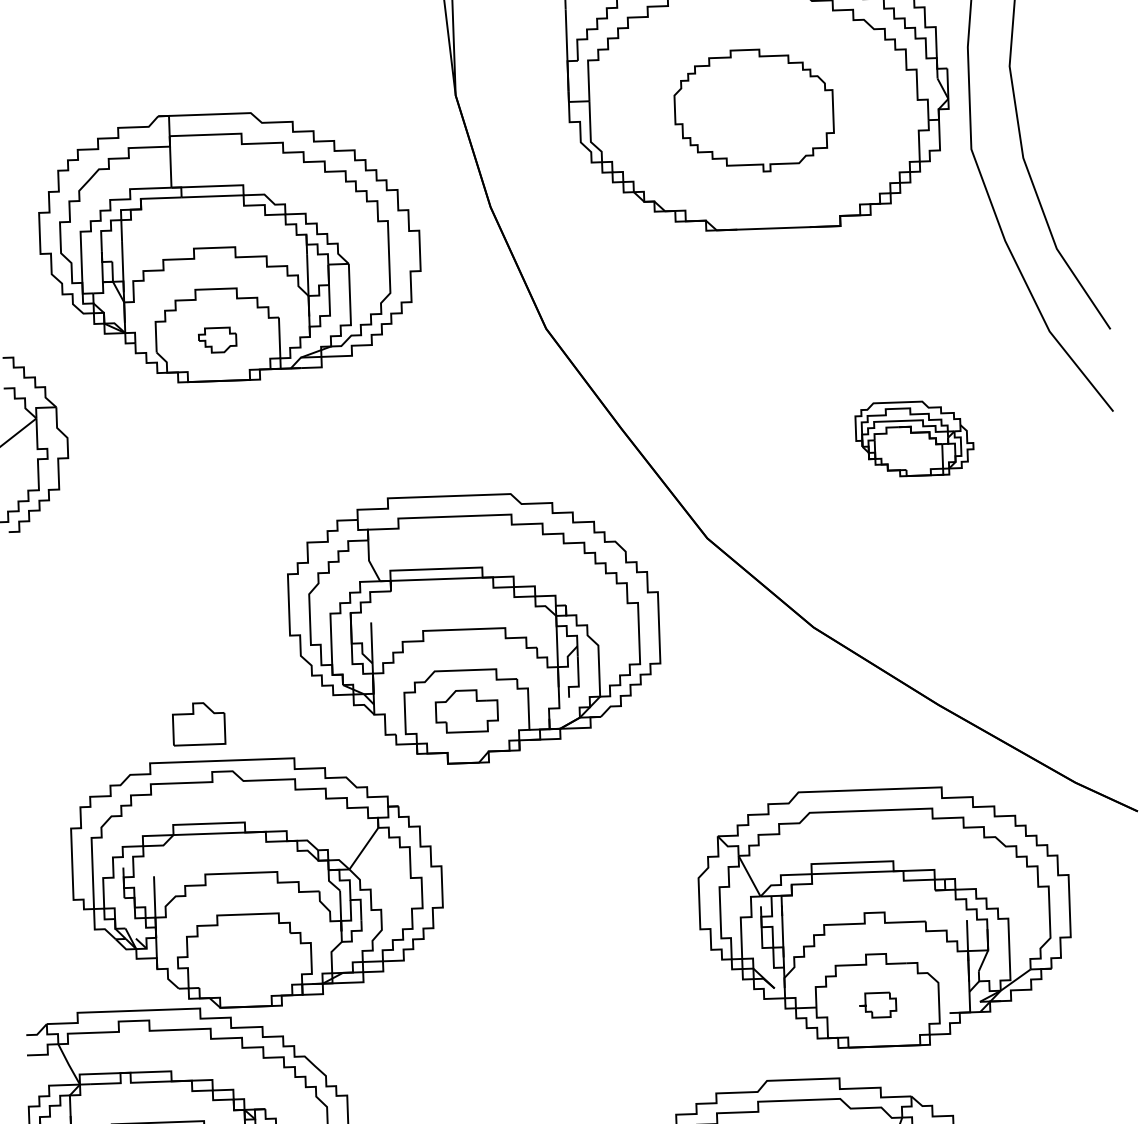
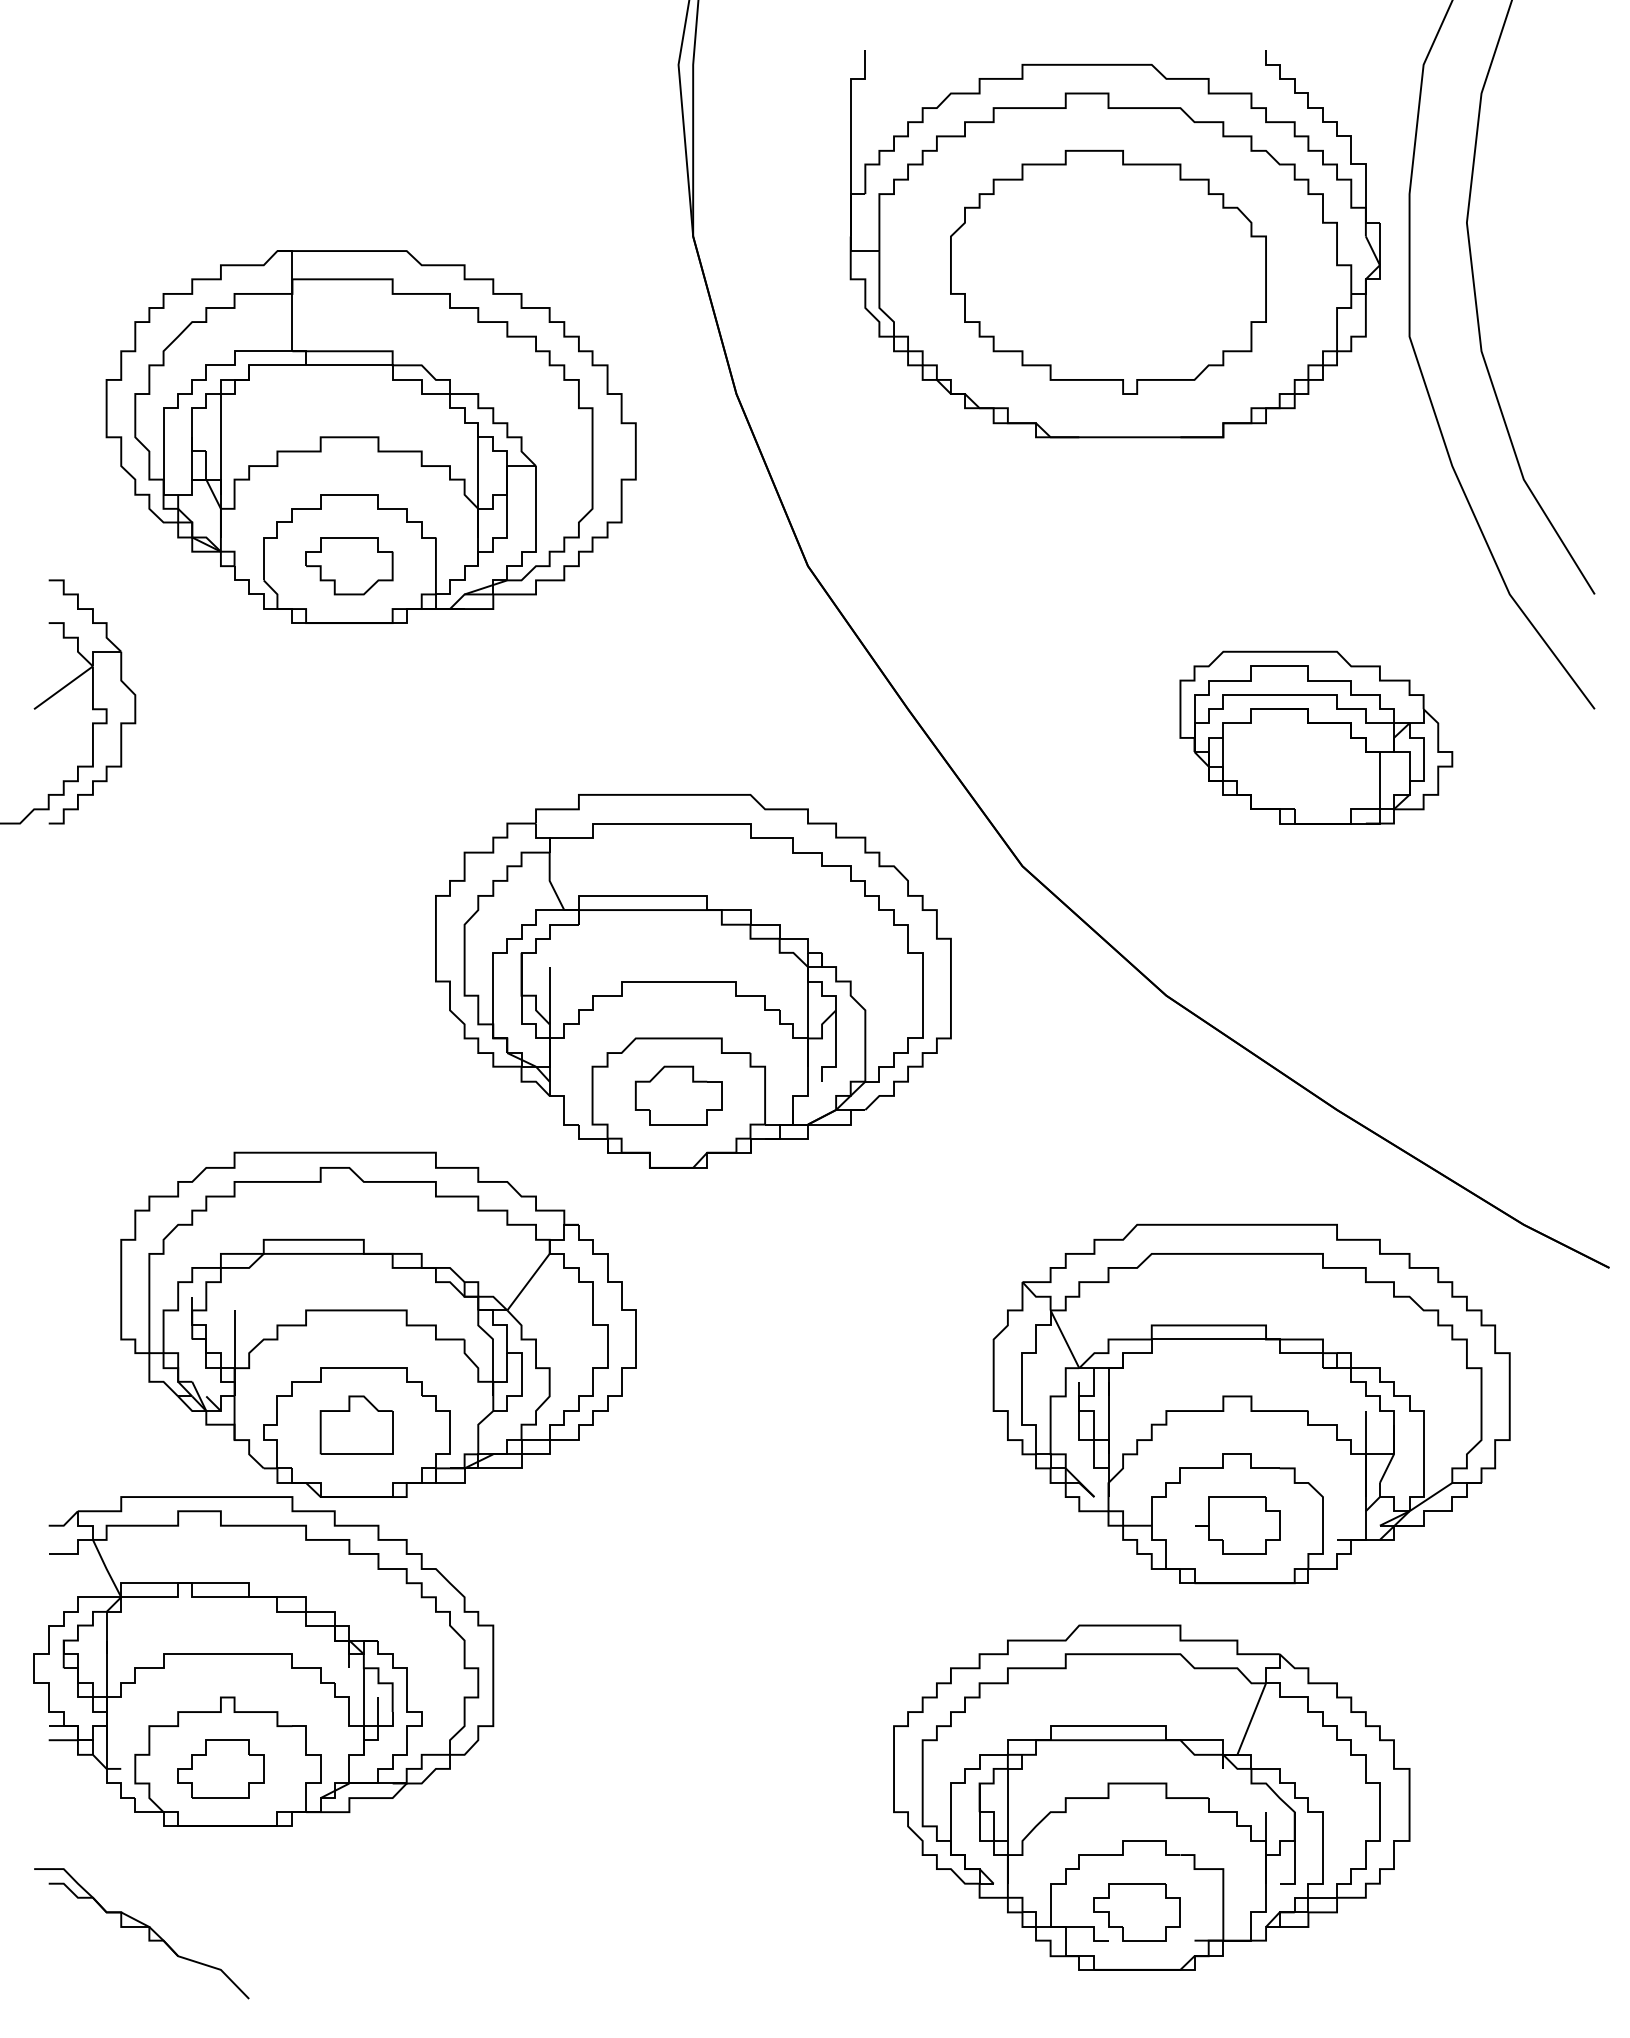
part: (754, 110) -> (1108, 272), size x1.43
part: (217, 340) -> (349, 566), size x1.67
part: (914, 438) -> (1316, 737), size x1.67
part: (198, 723) -> (356, 1424), moved
part: (877, 1005) -> (1237, 1525), size x1.67

